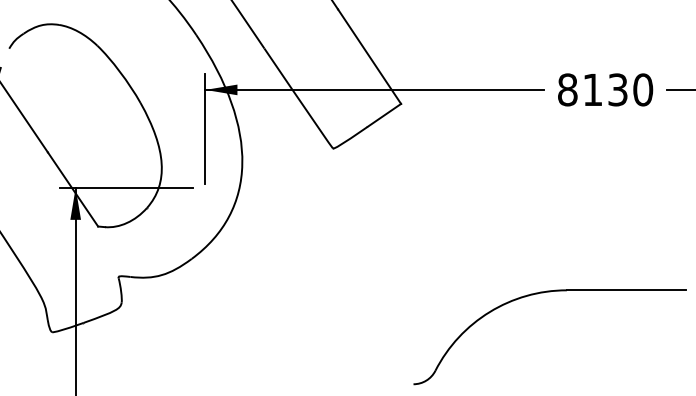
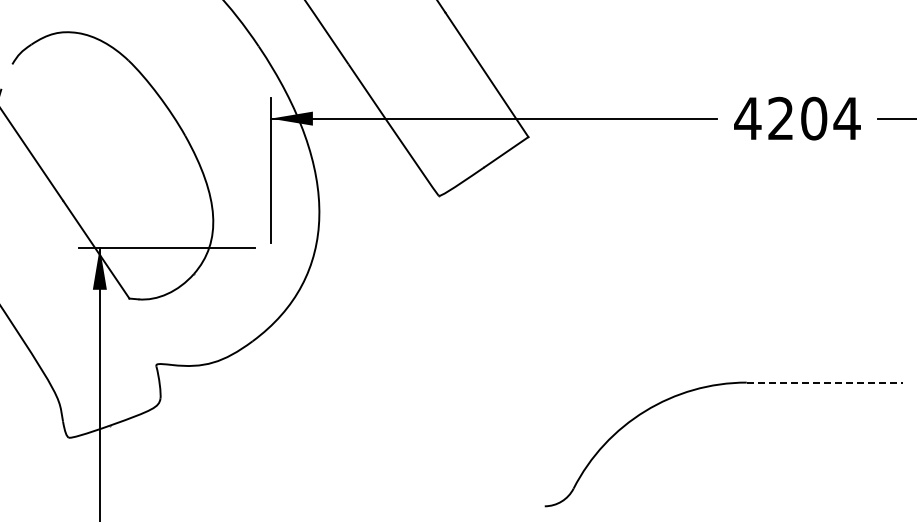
text: (605, 89) -> (797, 118), 8130 -> 4204
line: (626, 290) -> (825, 382), solid -> dashed

